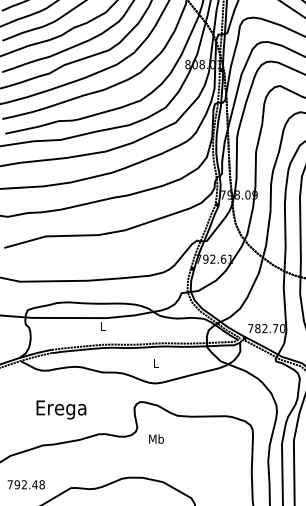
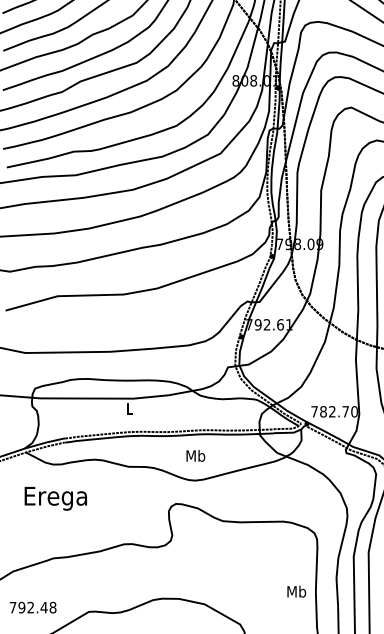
text: (155, 363) -> (195, 455), L -> Mb
text: (61, 409) -> (55, 498), moved
text: (156, 438) -> (296, 590), moved

